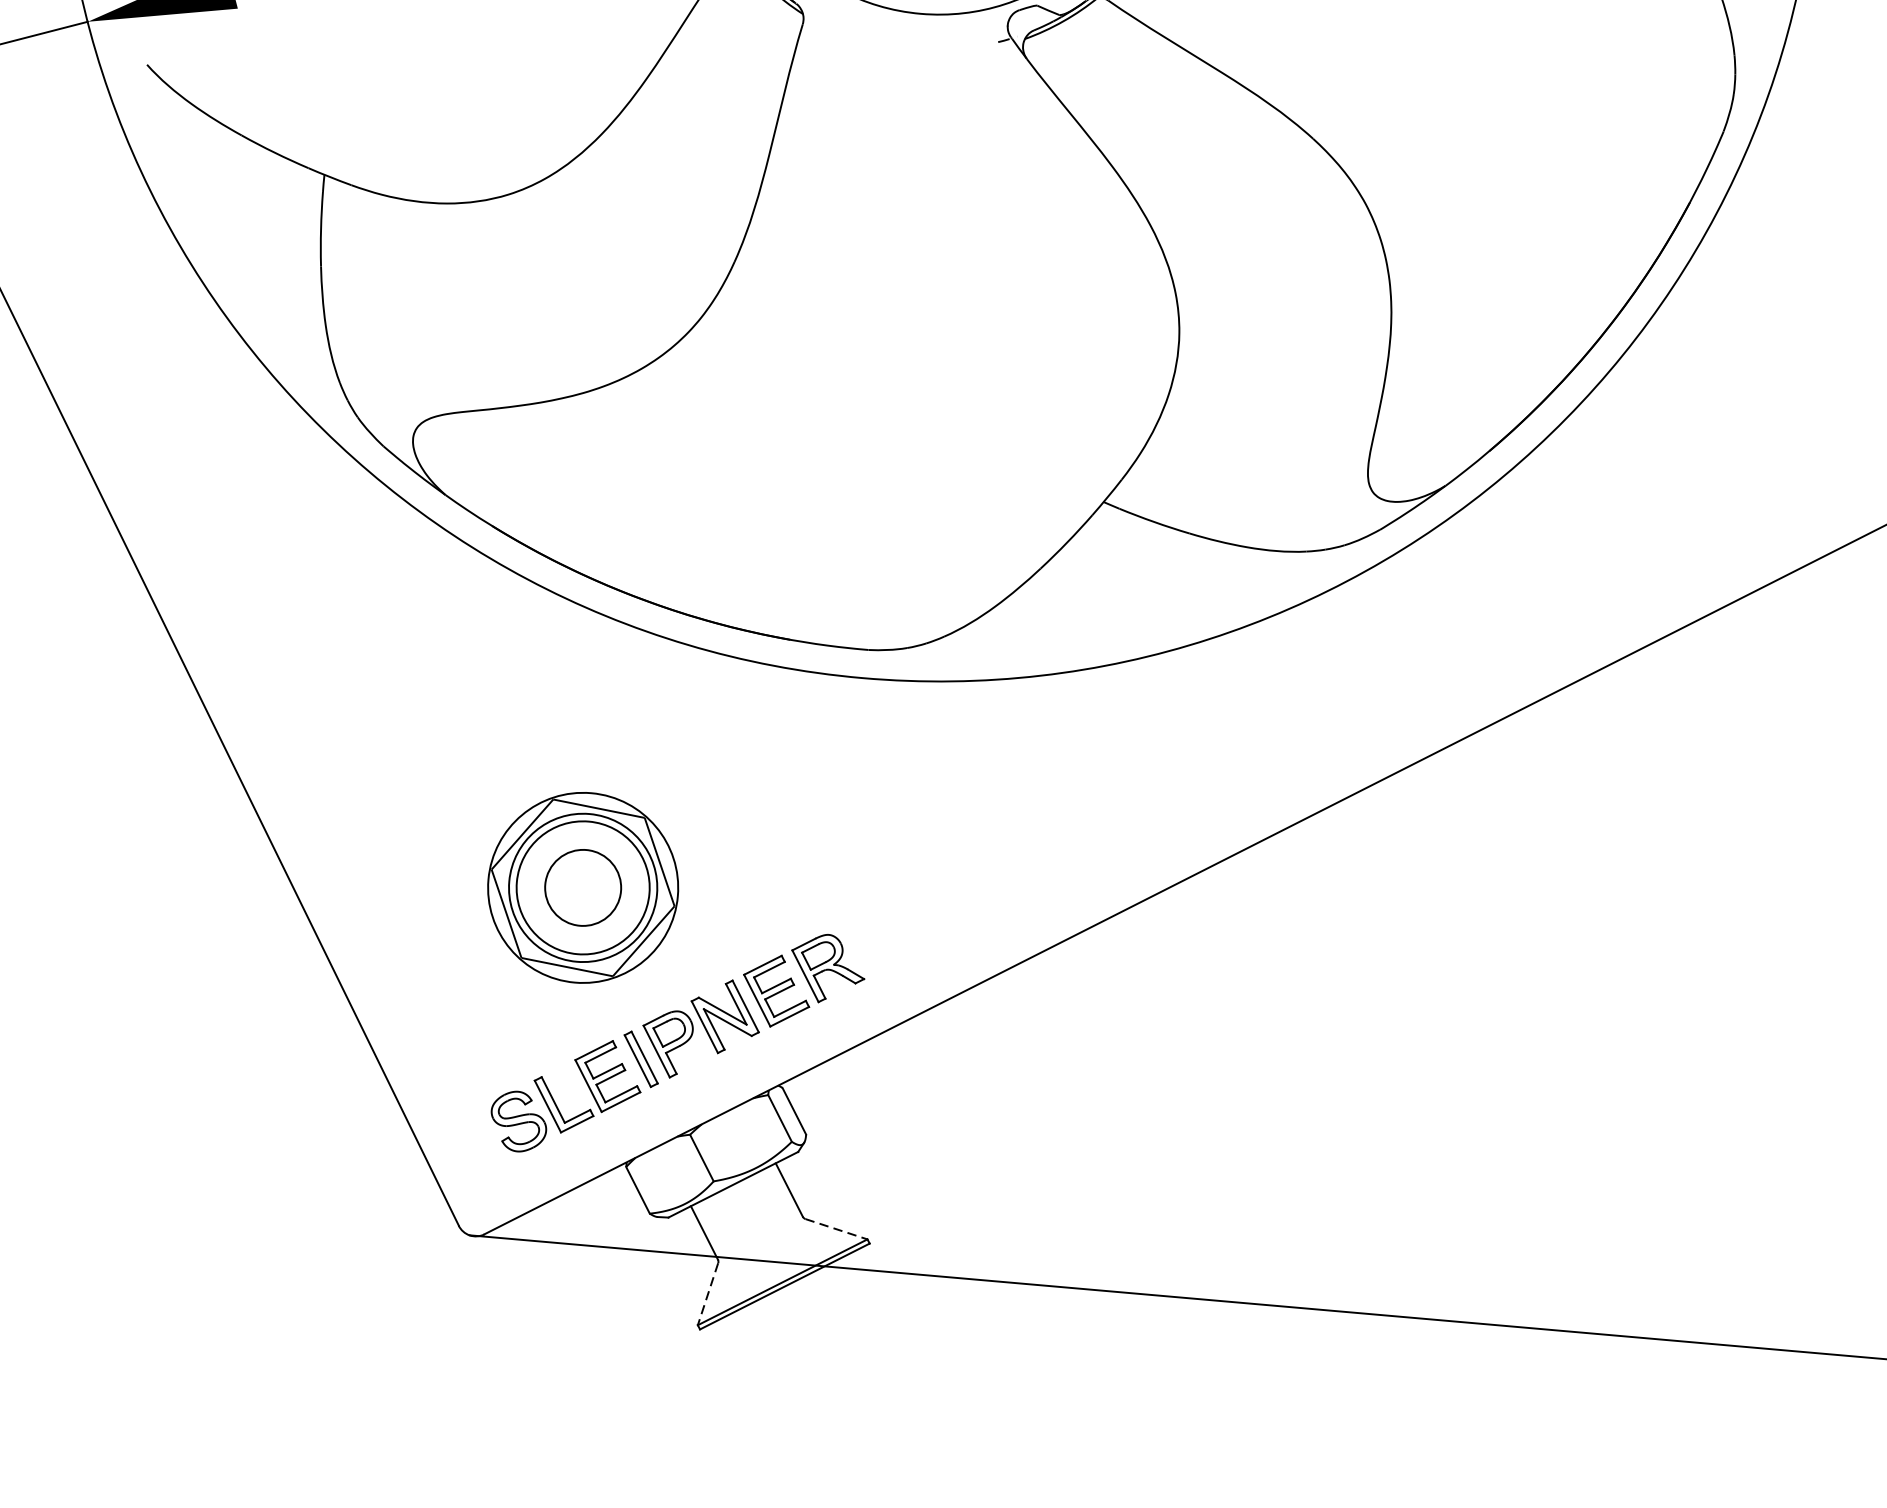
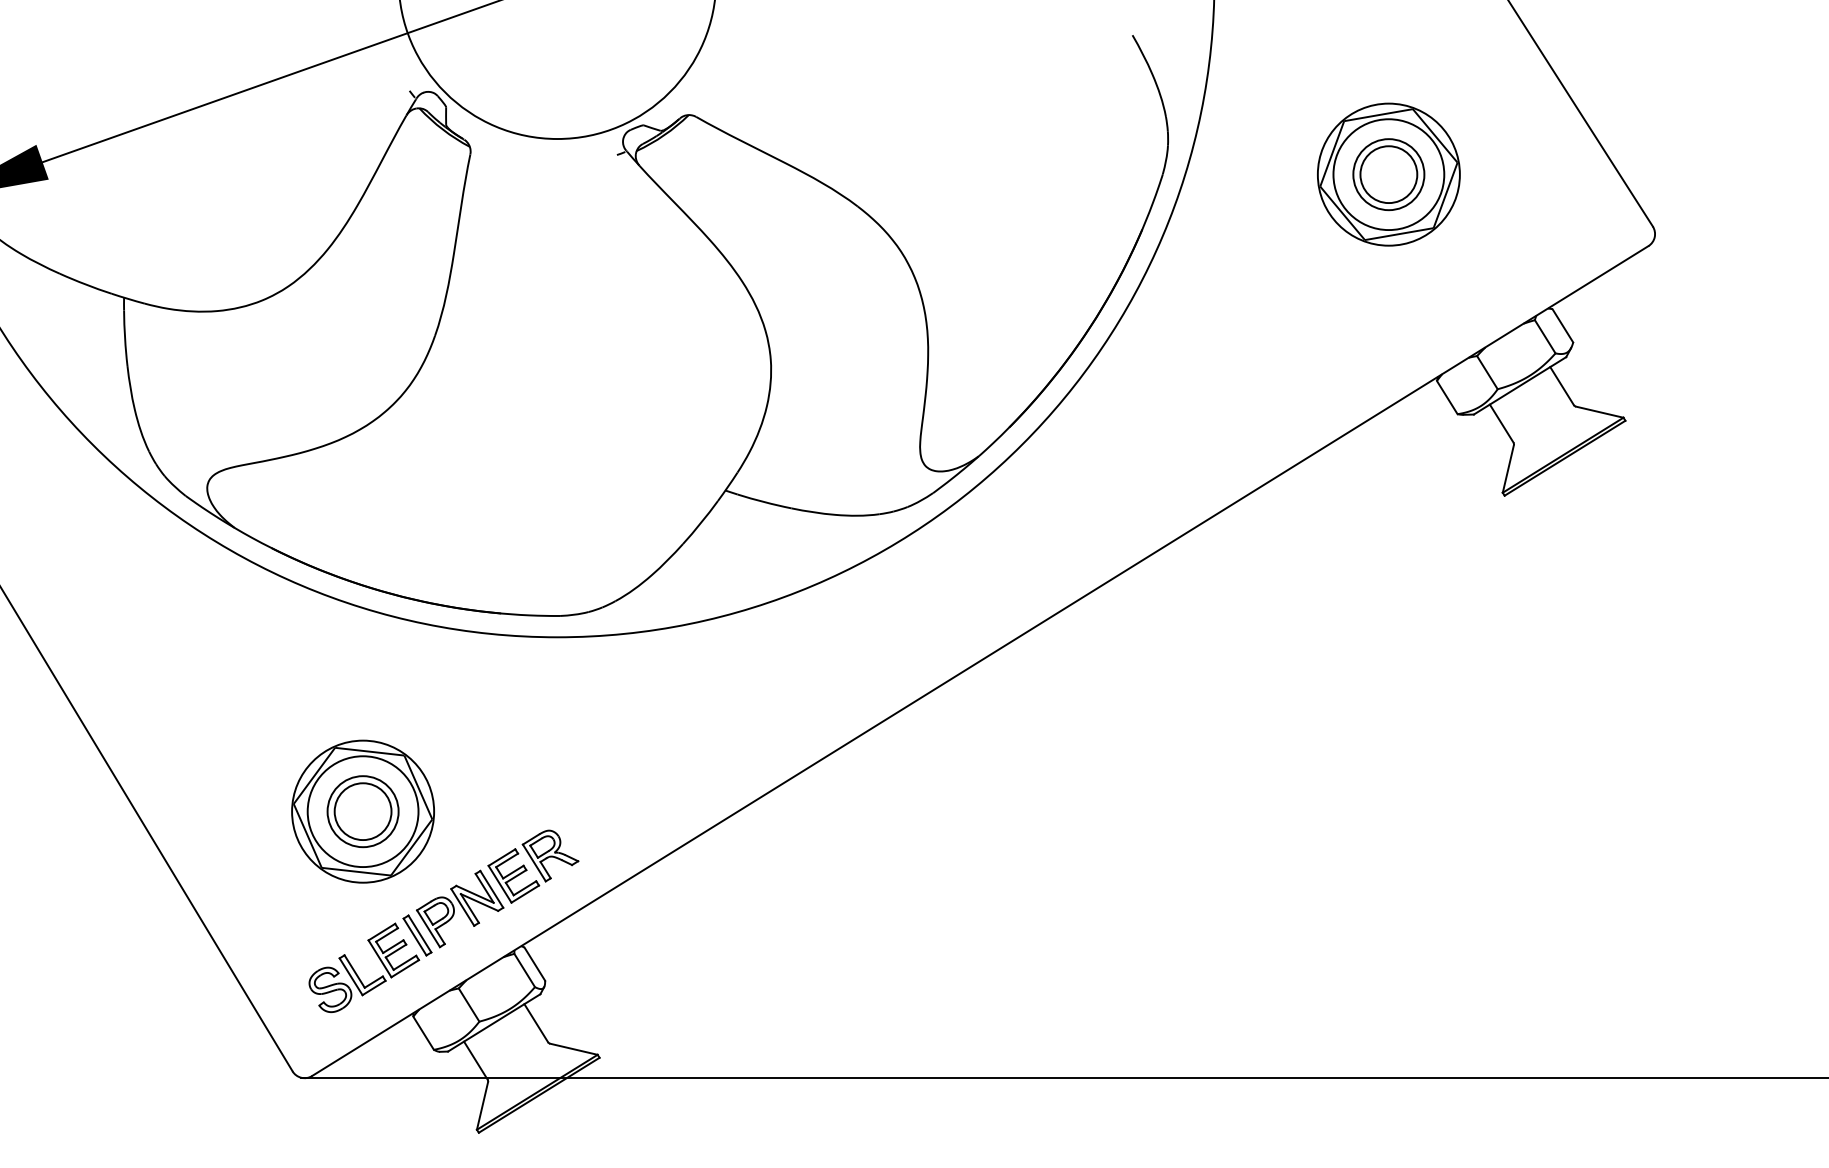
circle: (582, 887) -> (362, 811), size x0.71
line: (837, 1229) -> (574, 1049), dashed -> solid
line: (707, 1294) -> (482, 1106), dashed -> solid

